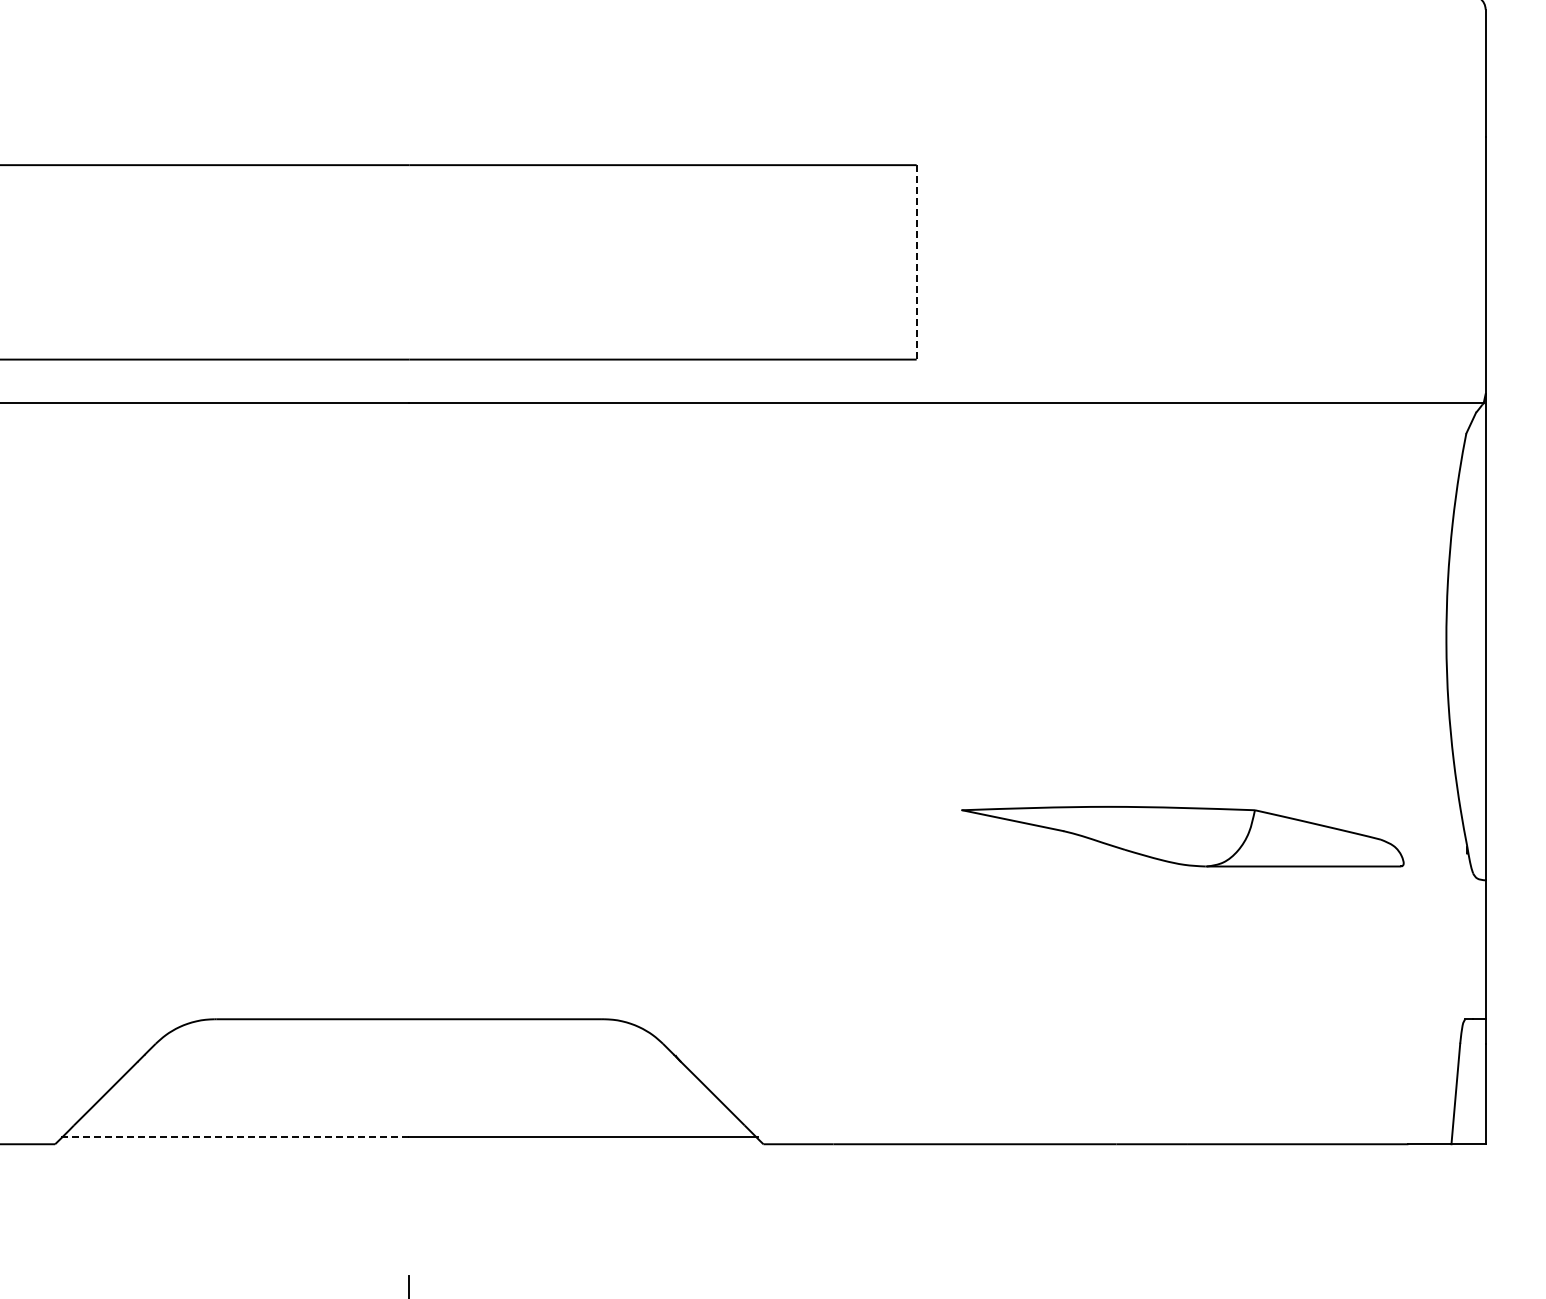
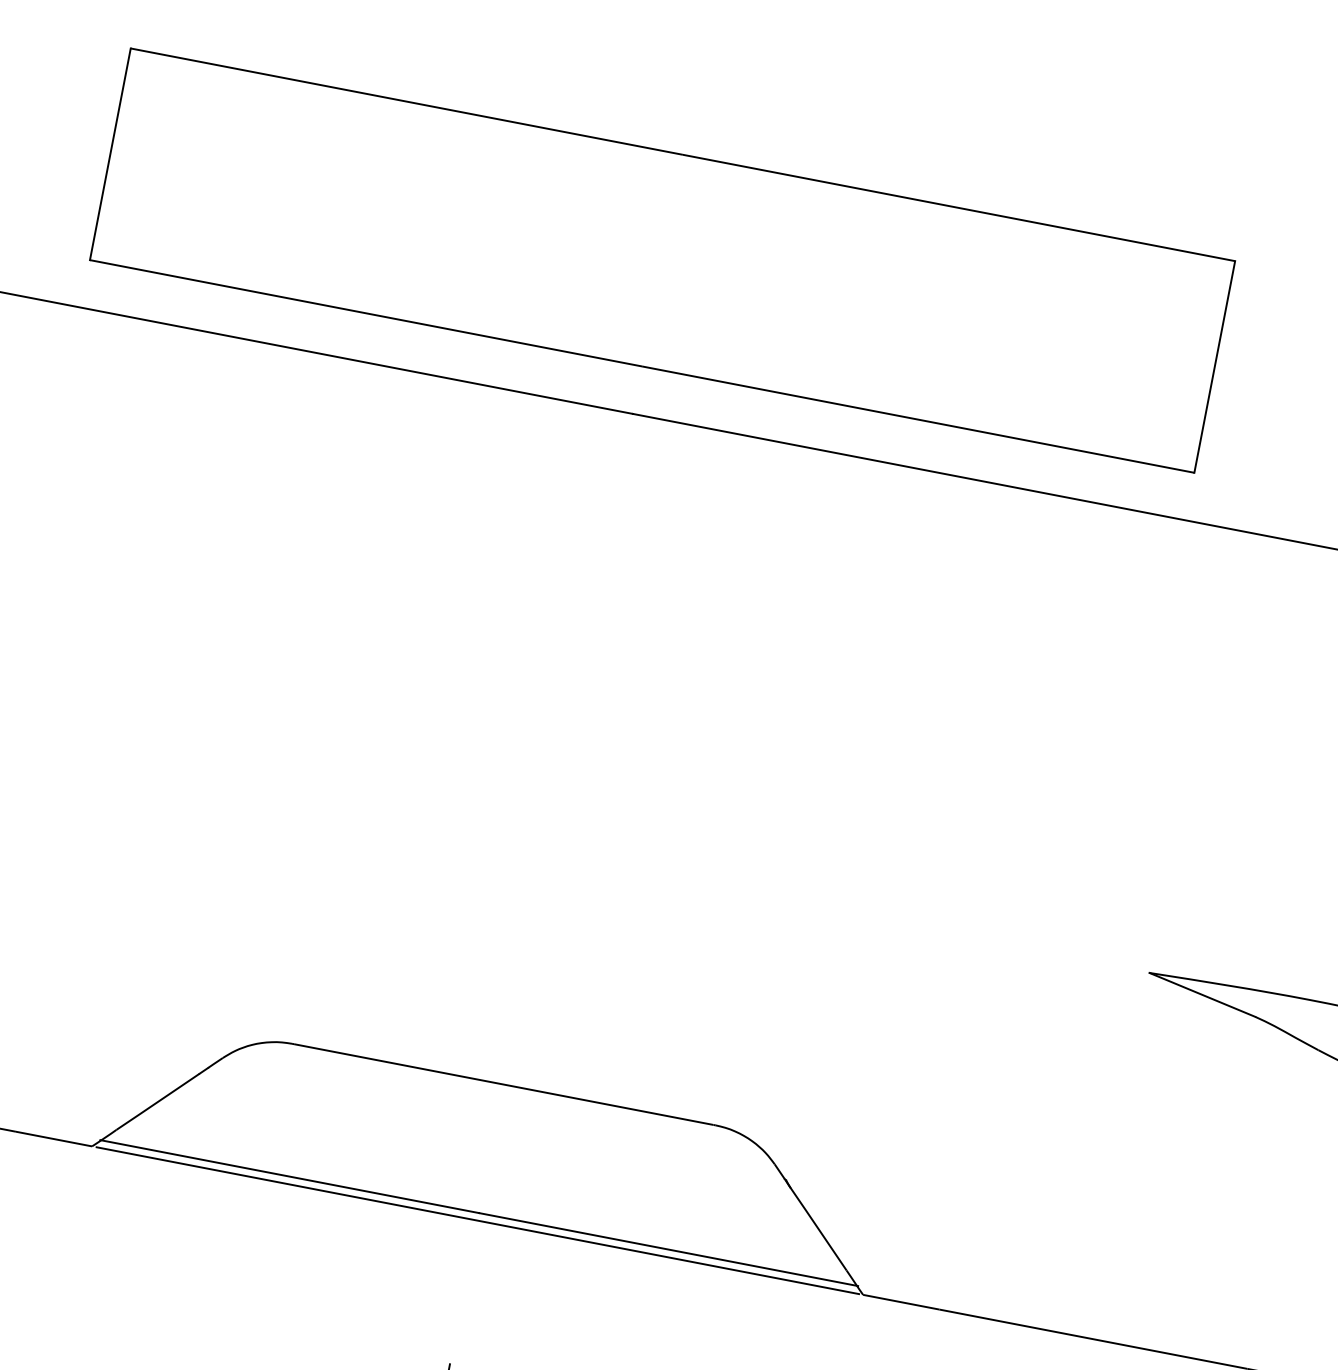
line: (916, 262) -> (1214, 367), dashed -> solid
line: (235, 1137) -> (289, 1176), dashed -> solid
line: (409, 1144) -> (477, 1220), added

